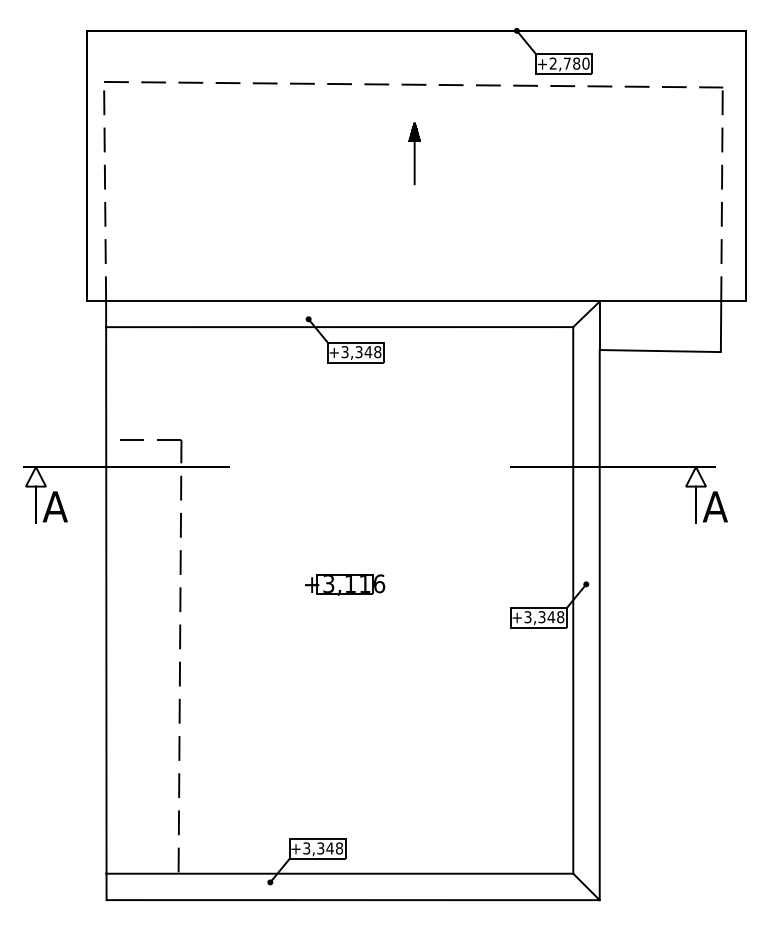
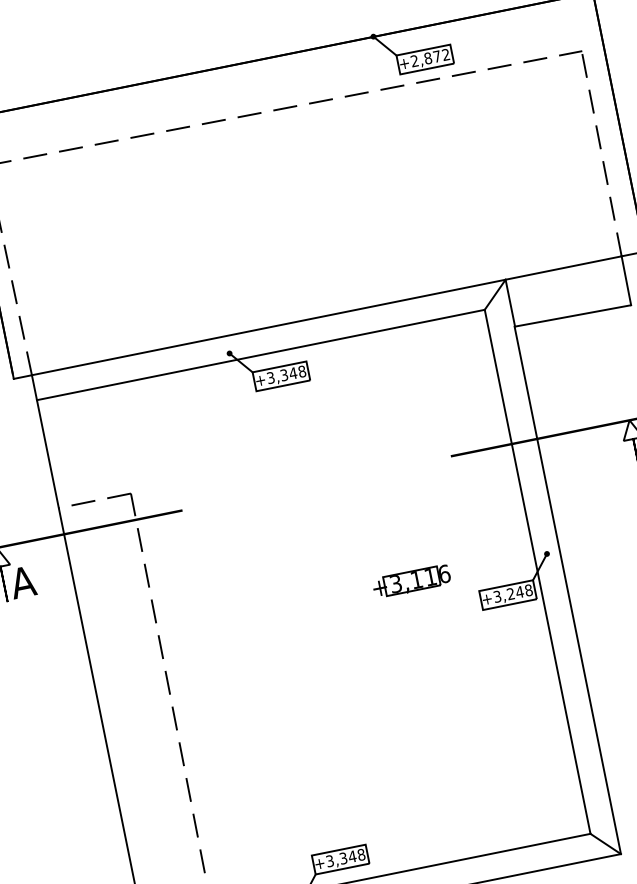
text: (576, 63) -> (436, 56), +2,780 -> +2,872
part: (414, 153) -> (299, 174), removed
part: (345, 584) -> (412, 581), moved
text: (541, 617) -> (510, 594), +3,348 -> +3,248

